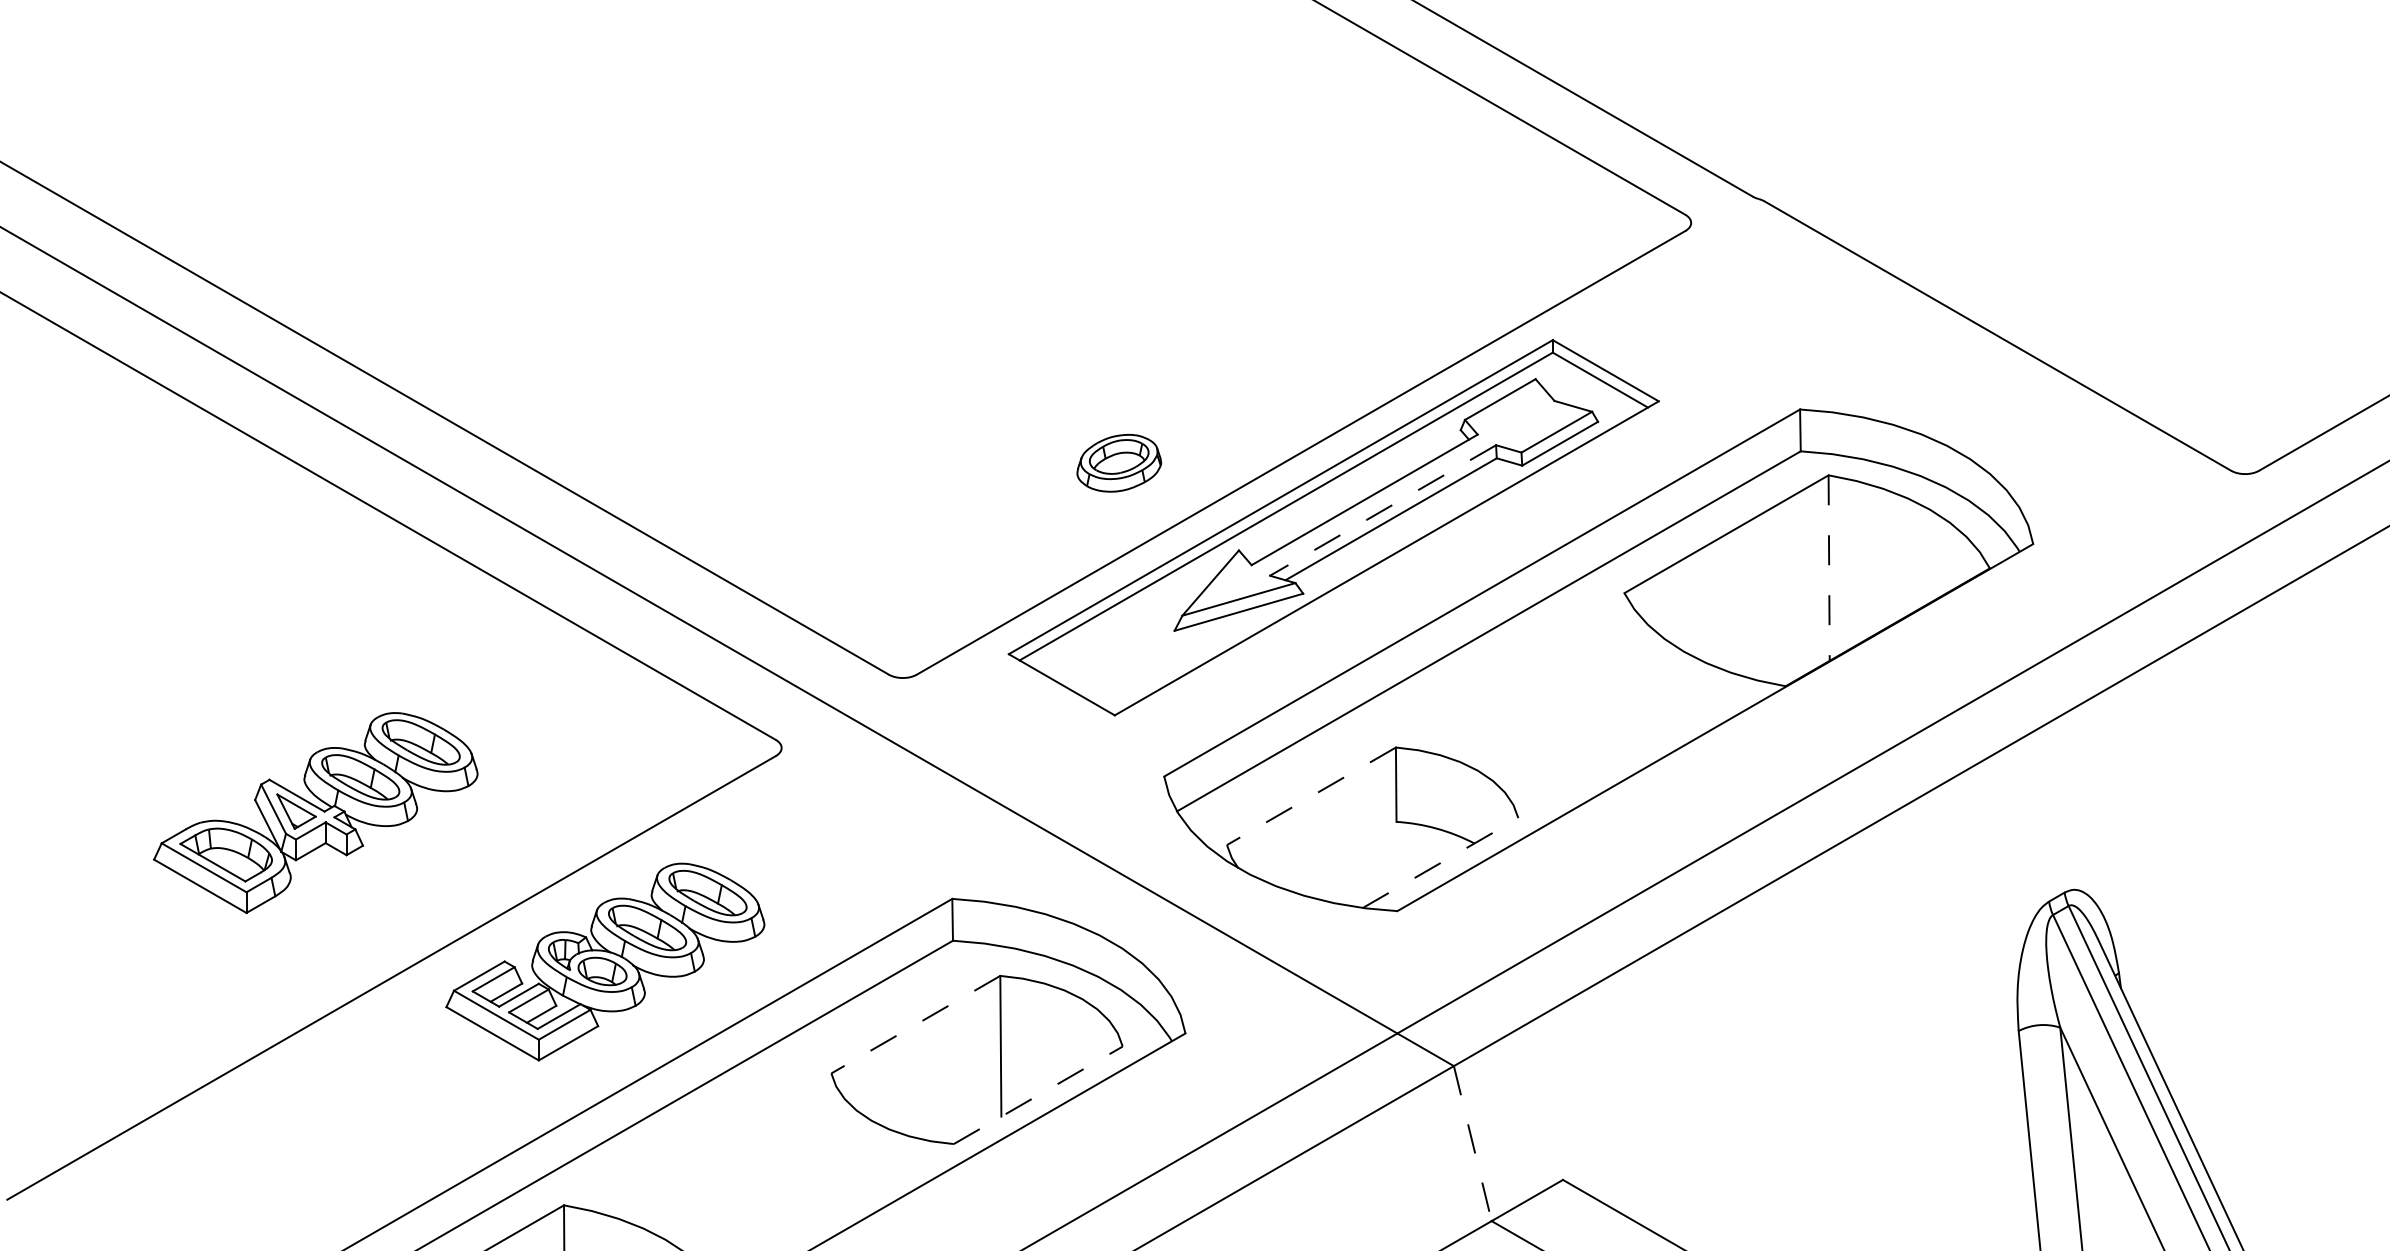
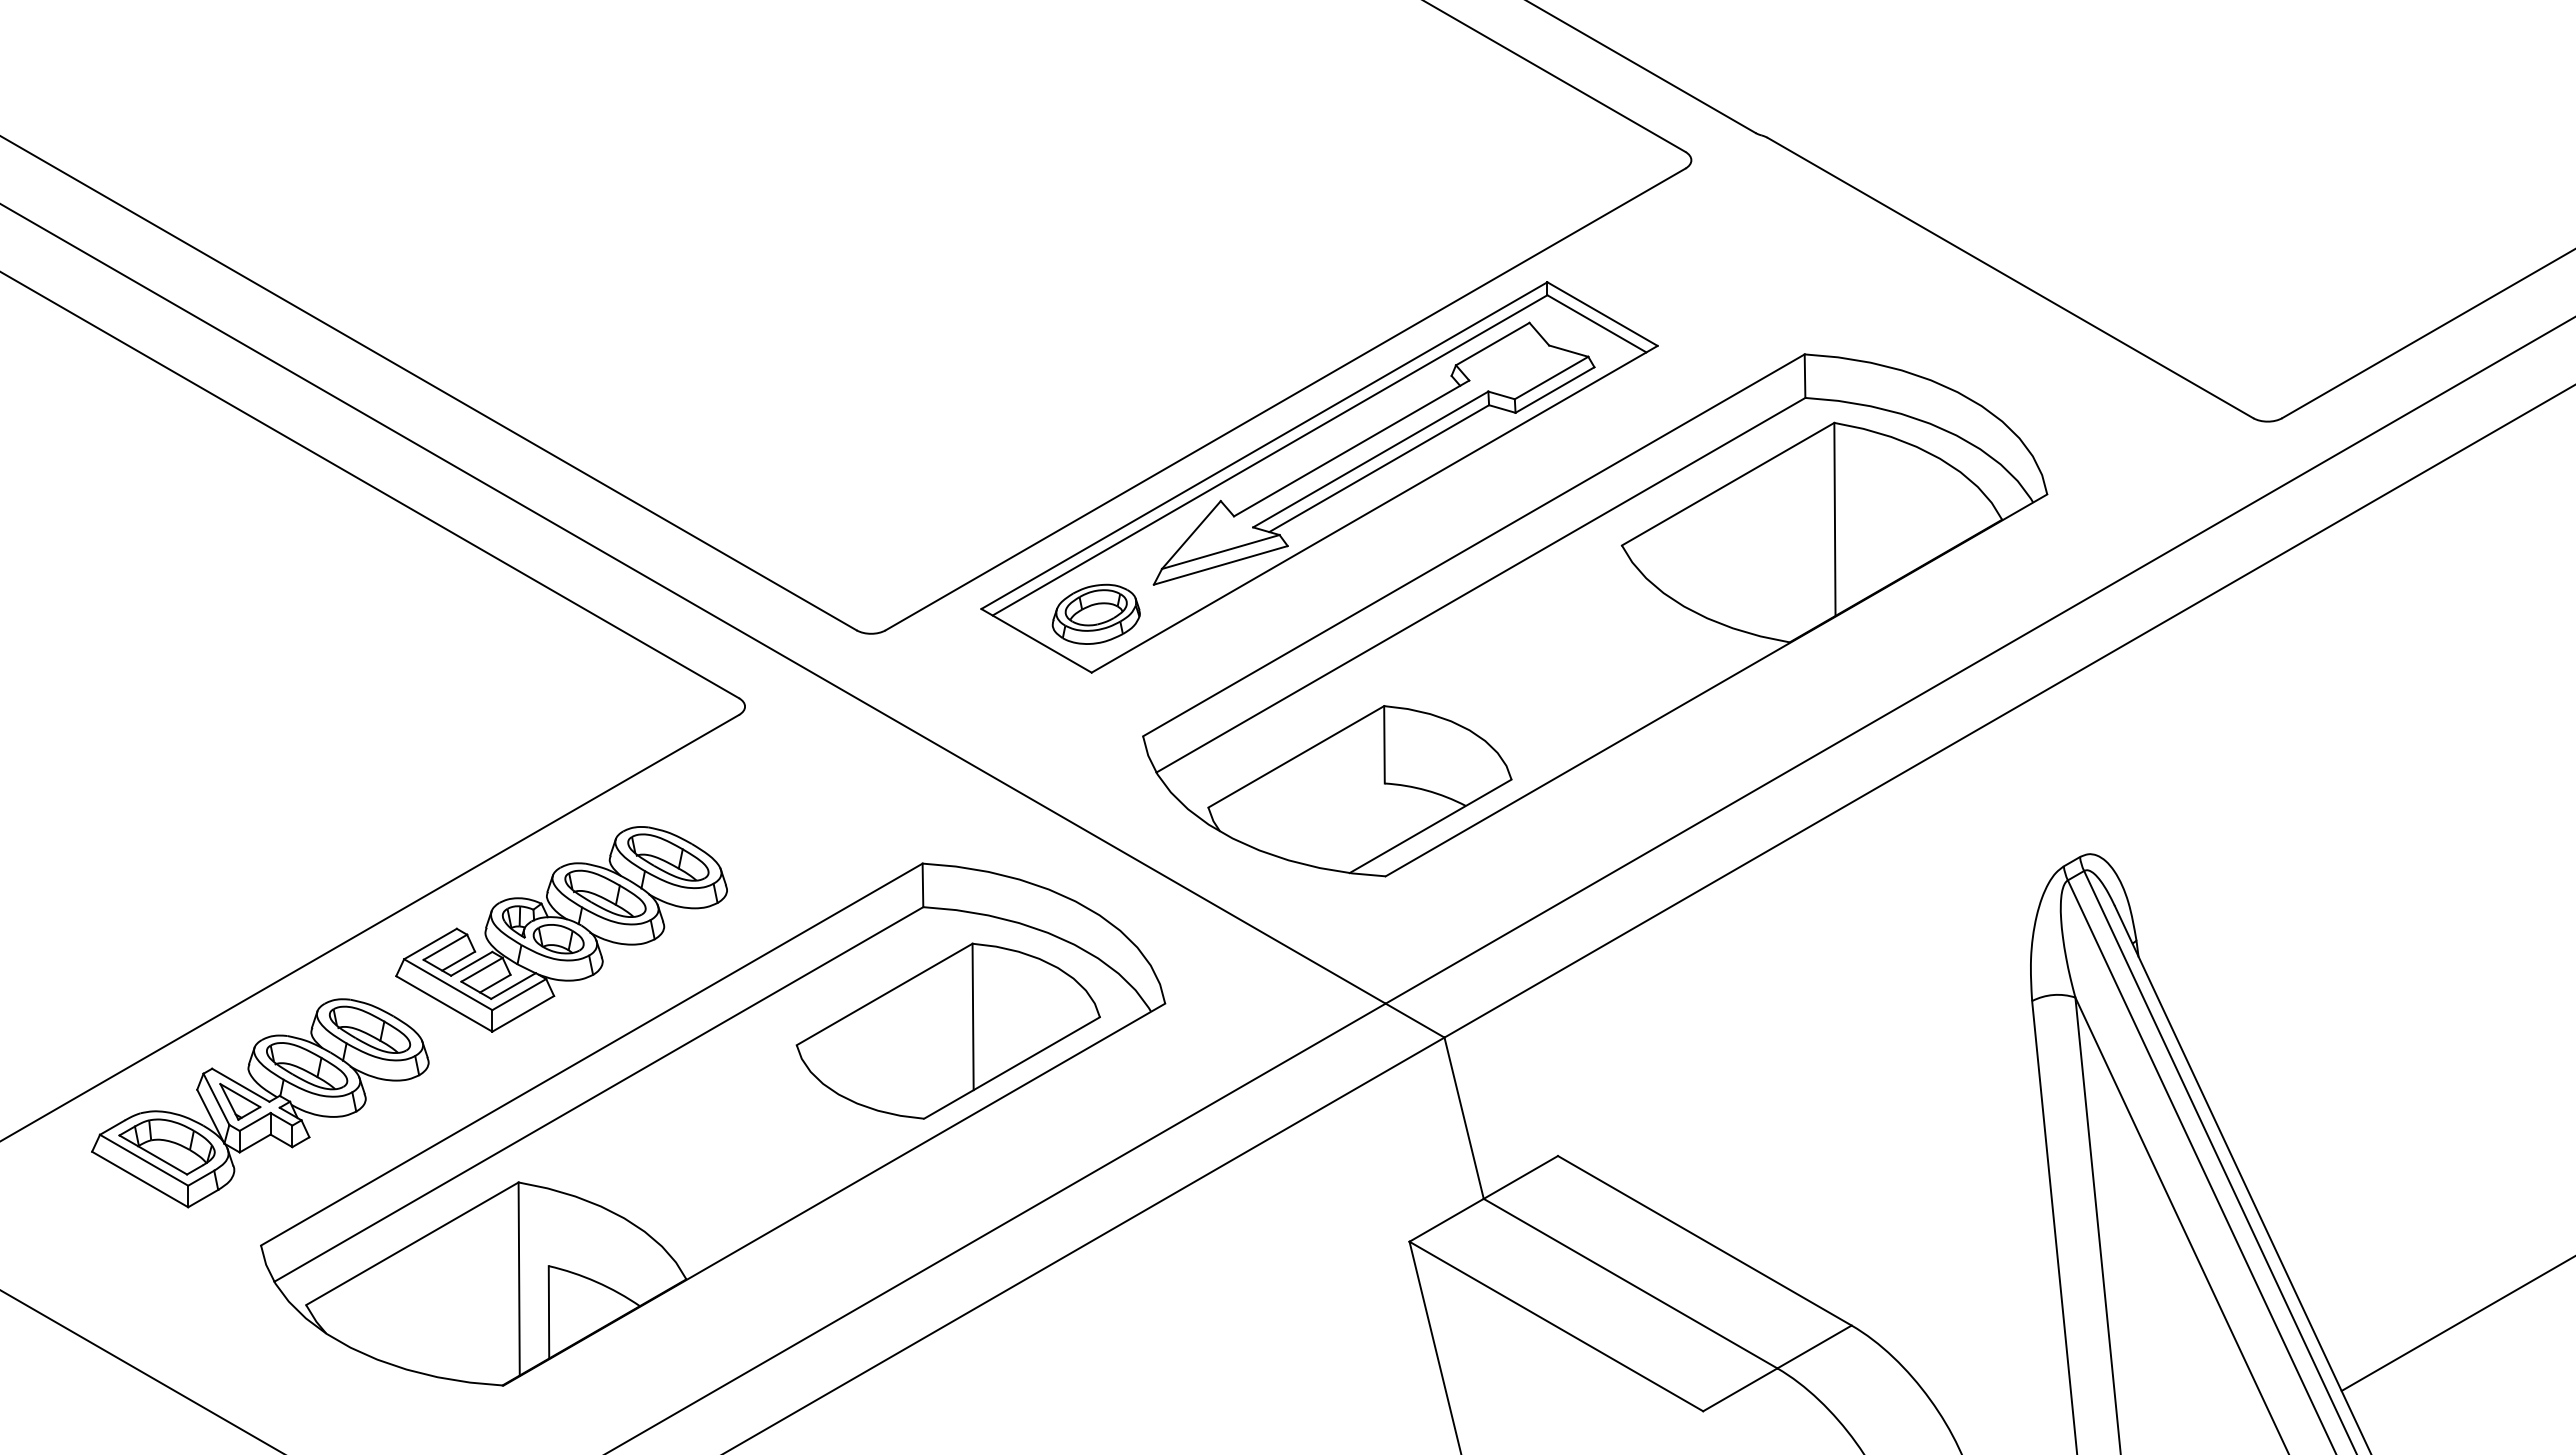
part: (1118, 462) -> (1095, 613), moved
line: (1382, 510) -> (1370, 459), dashed -> solid
line: (1828, 568) -> (1834, 519), dashed -> solid
line: (1310, 796) -> (1295, 757), dashed -> solid
part: (315, 813) -> (260, 1103), moved
line: (1441, 863) -> (1431, 826), dashed -> solid
line: (915, 1024) -> (884, 994), dashed -> solid
line: (1038, 1094) -> (1012, 1067), dashed -> solid
line: (1473, 1143) -> (1464, 1118), dashed -> solid

